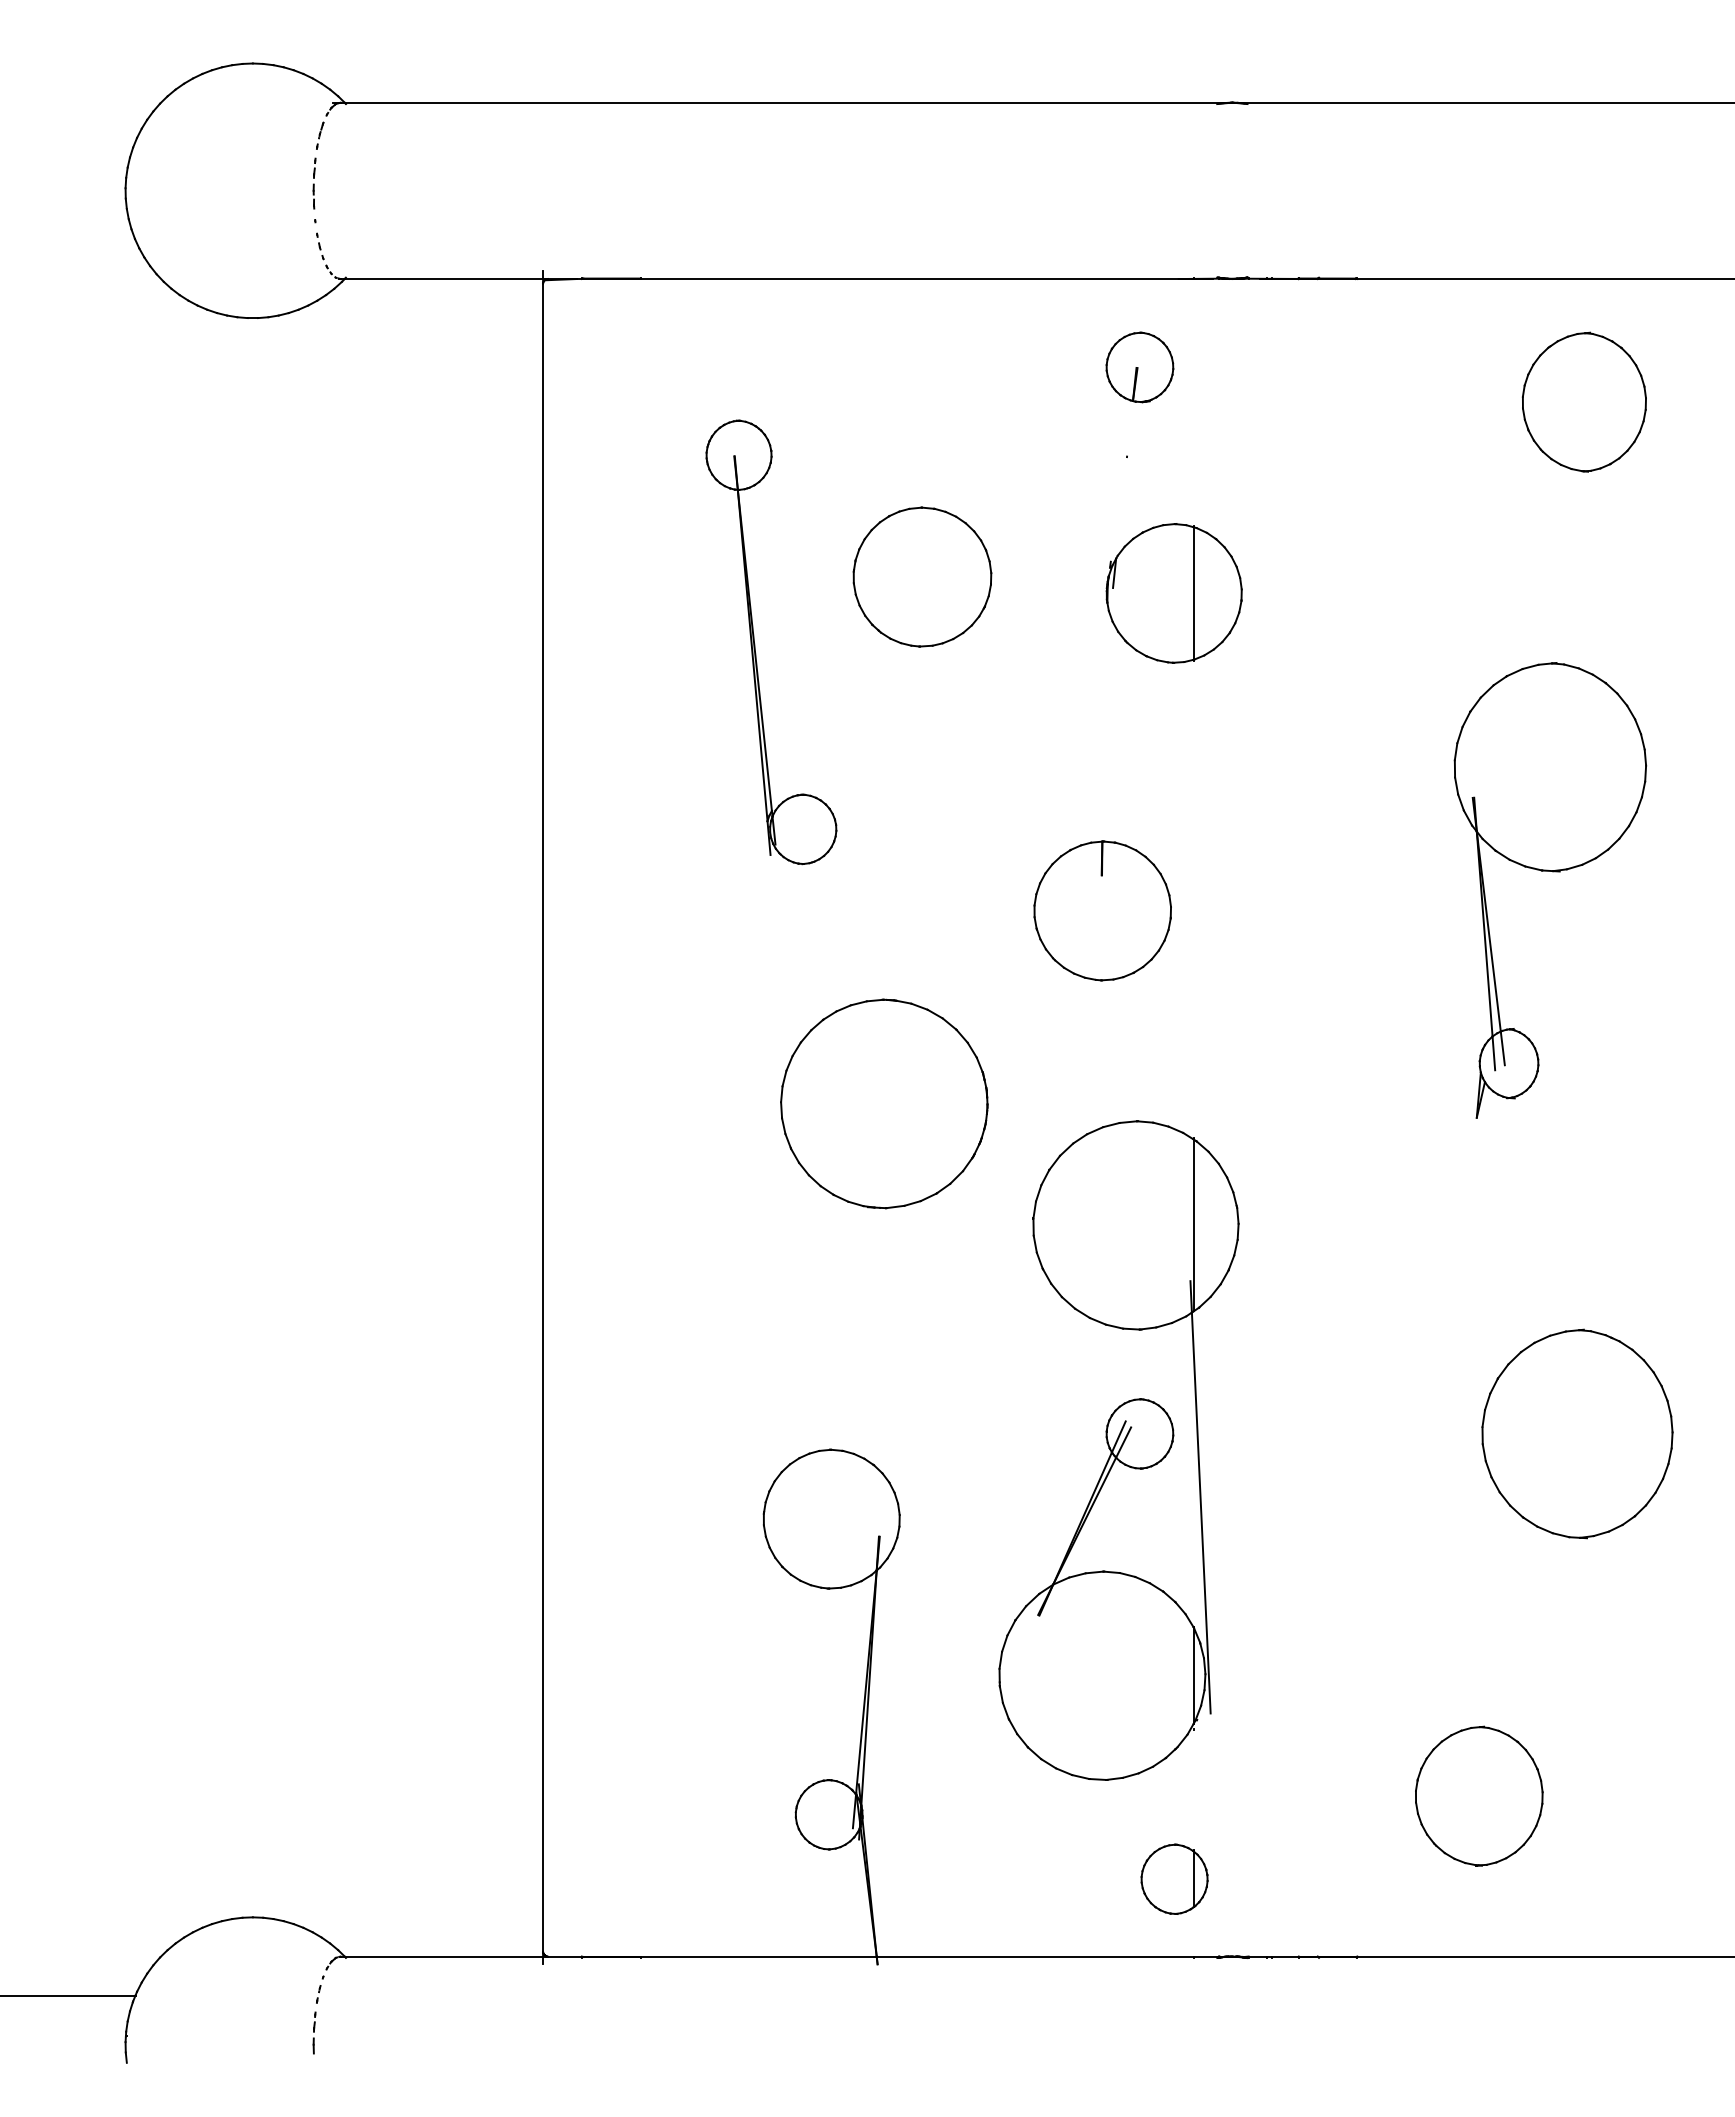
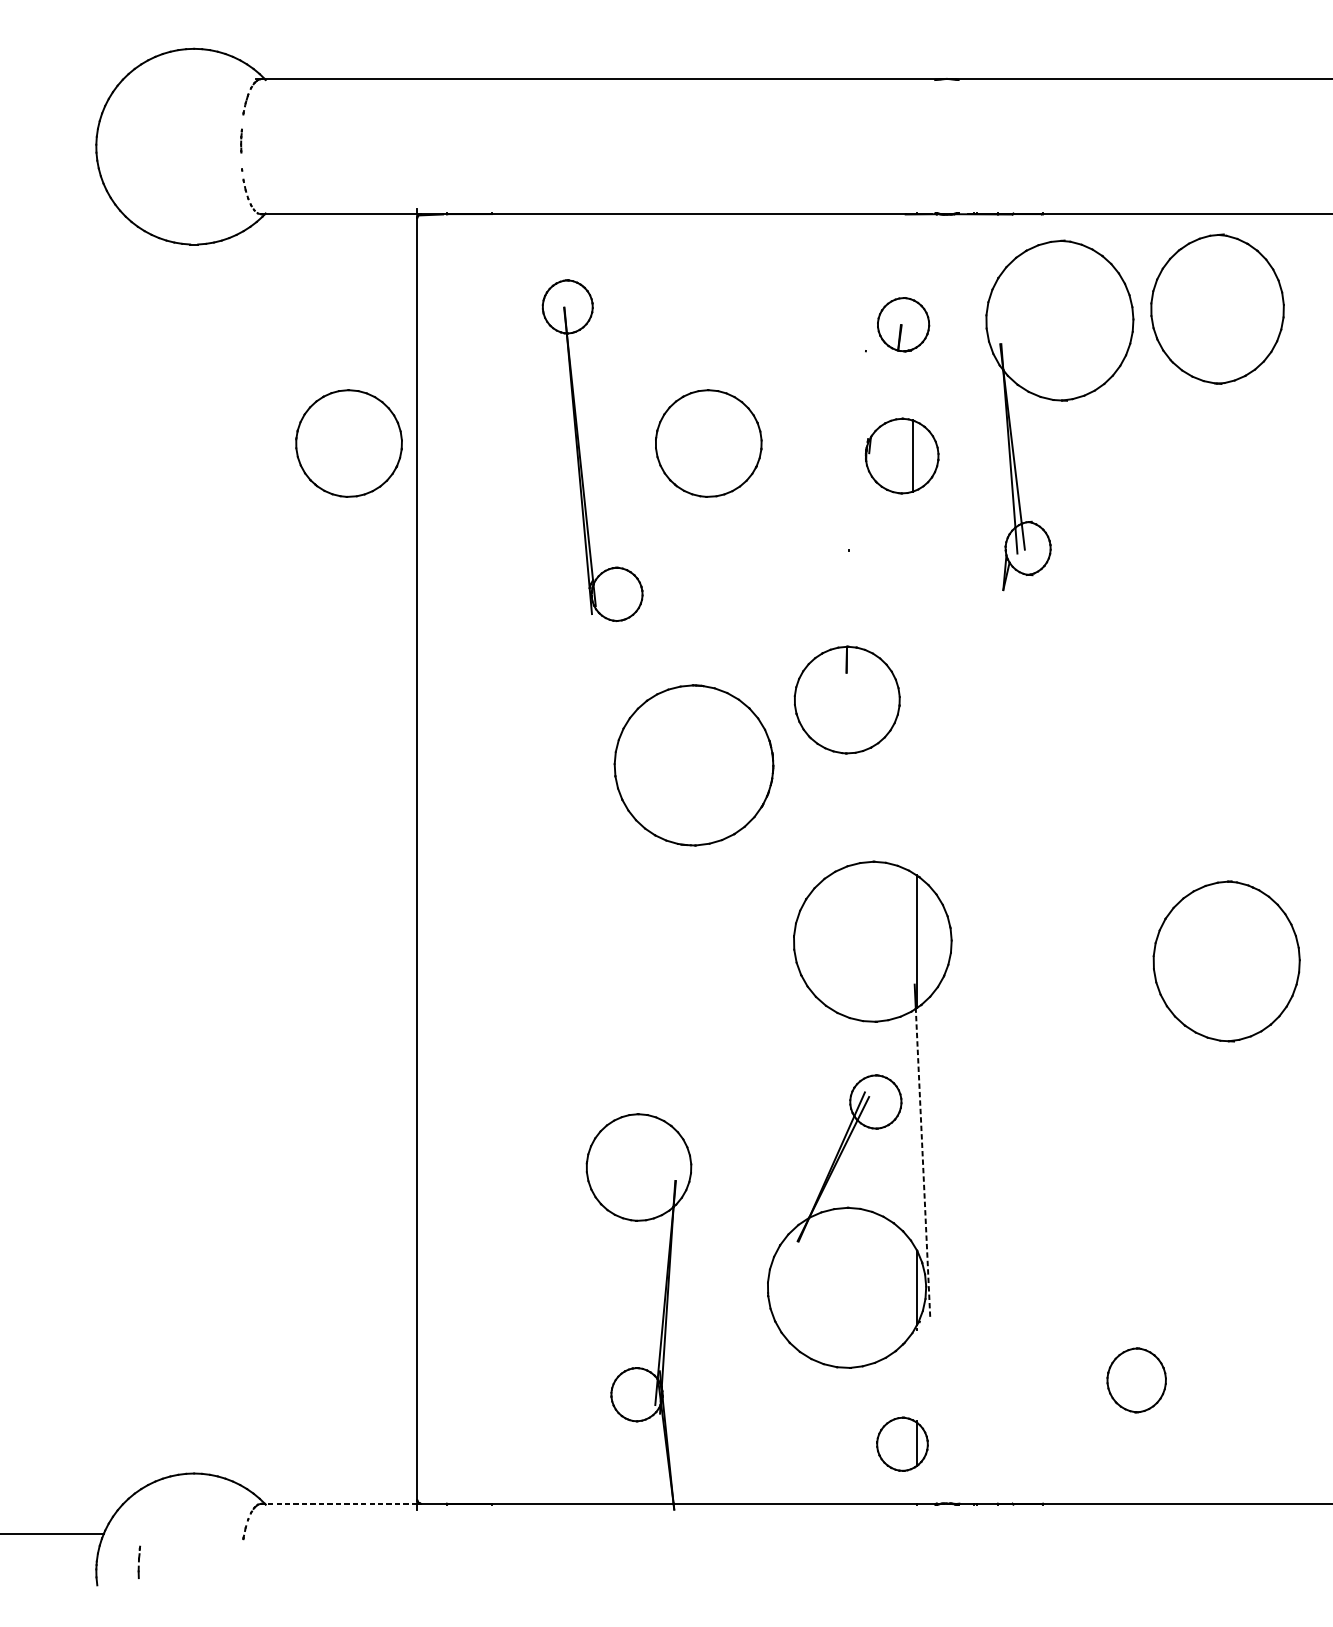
part: (314, 183) -> (241, 141), size x0.6
part: (1139, 367) -> (903, 324), moved
part: (1583, 401) -> (1216, 308), size x1.4
part: (454, 576) -> (349, 443), added
part: (1173, 593) -> (901, 456), size x0.7
part: (755, 644) -> (580, 452), moved
part: (1552, 872) -> (1061, 401), moved
part: (884, 1103) -> (694, 765), moved
part: (1577, 1433) -> (1226, 961), moved
line: (1201, 1513) -> (923, 1163), solid -> dashed
part: (1479, 1795) -> (1136, 1379), size x0.6
line: (443, 1956) -> (340, 1503), solid -> dashed
part: (314, 2032) -> (139, 1562), moved

